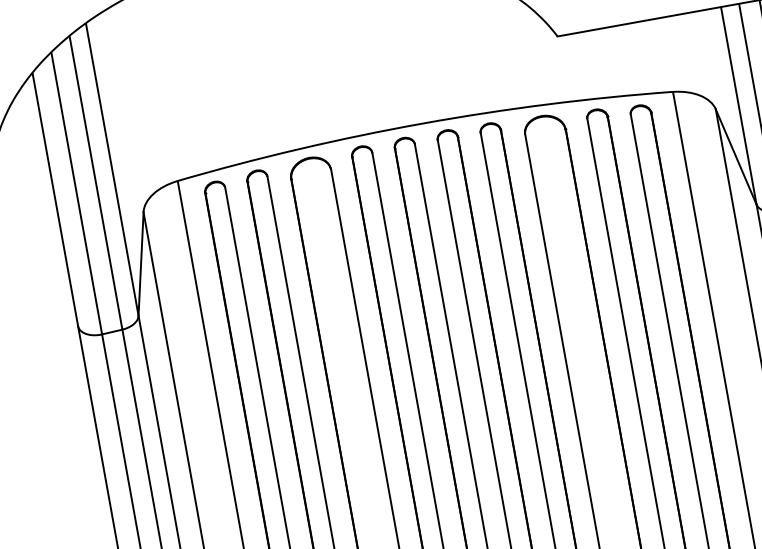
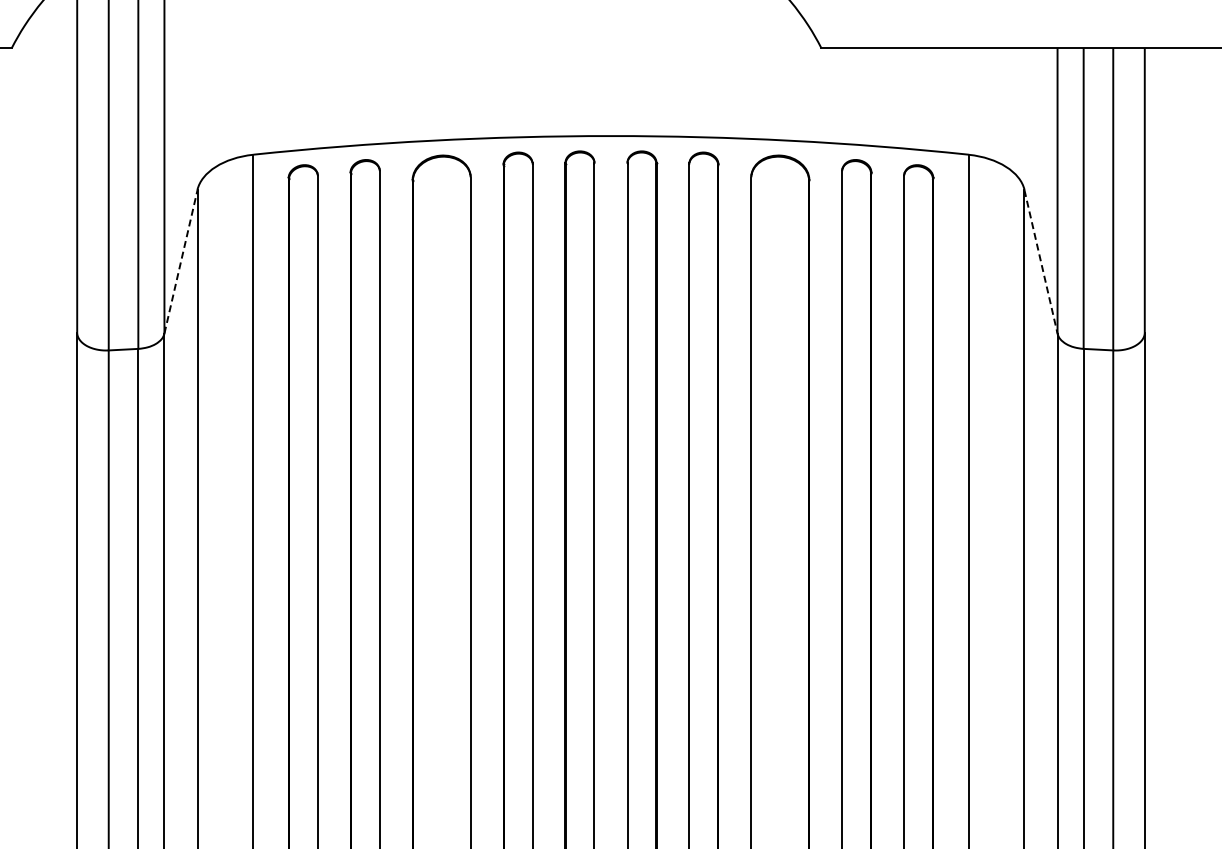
line: (736, 156) -> (1041, 261), solid -> dashed
line: (140, 263) -> (180, 261), solid -> dashed

